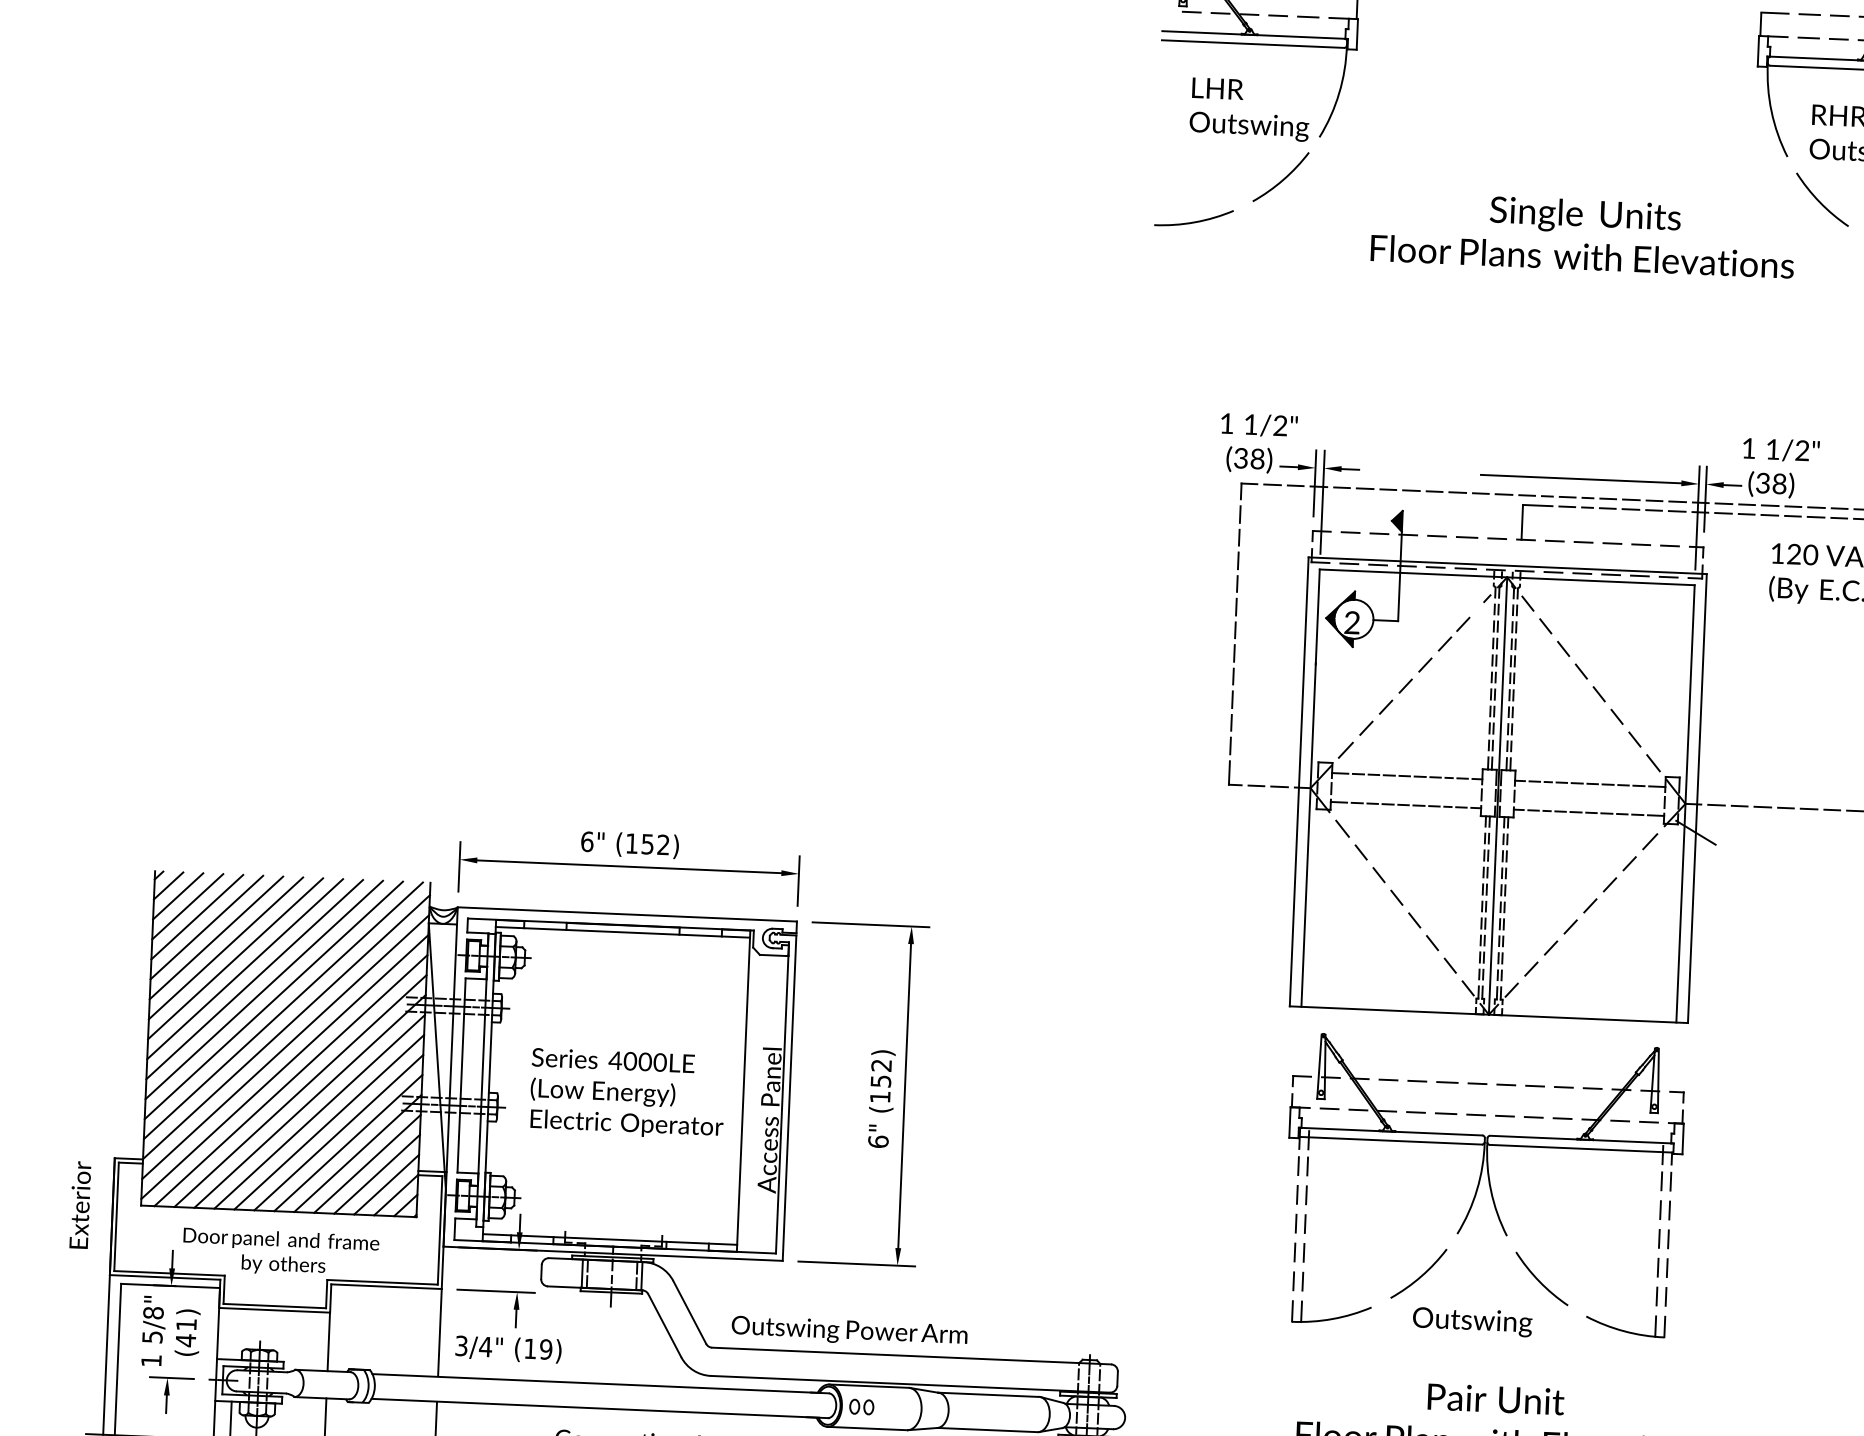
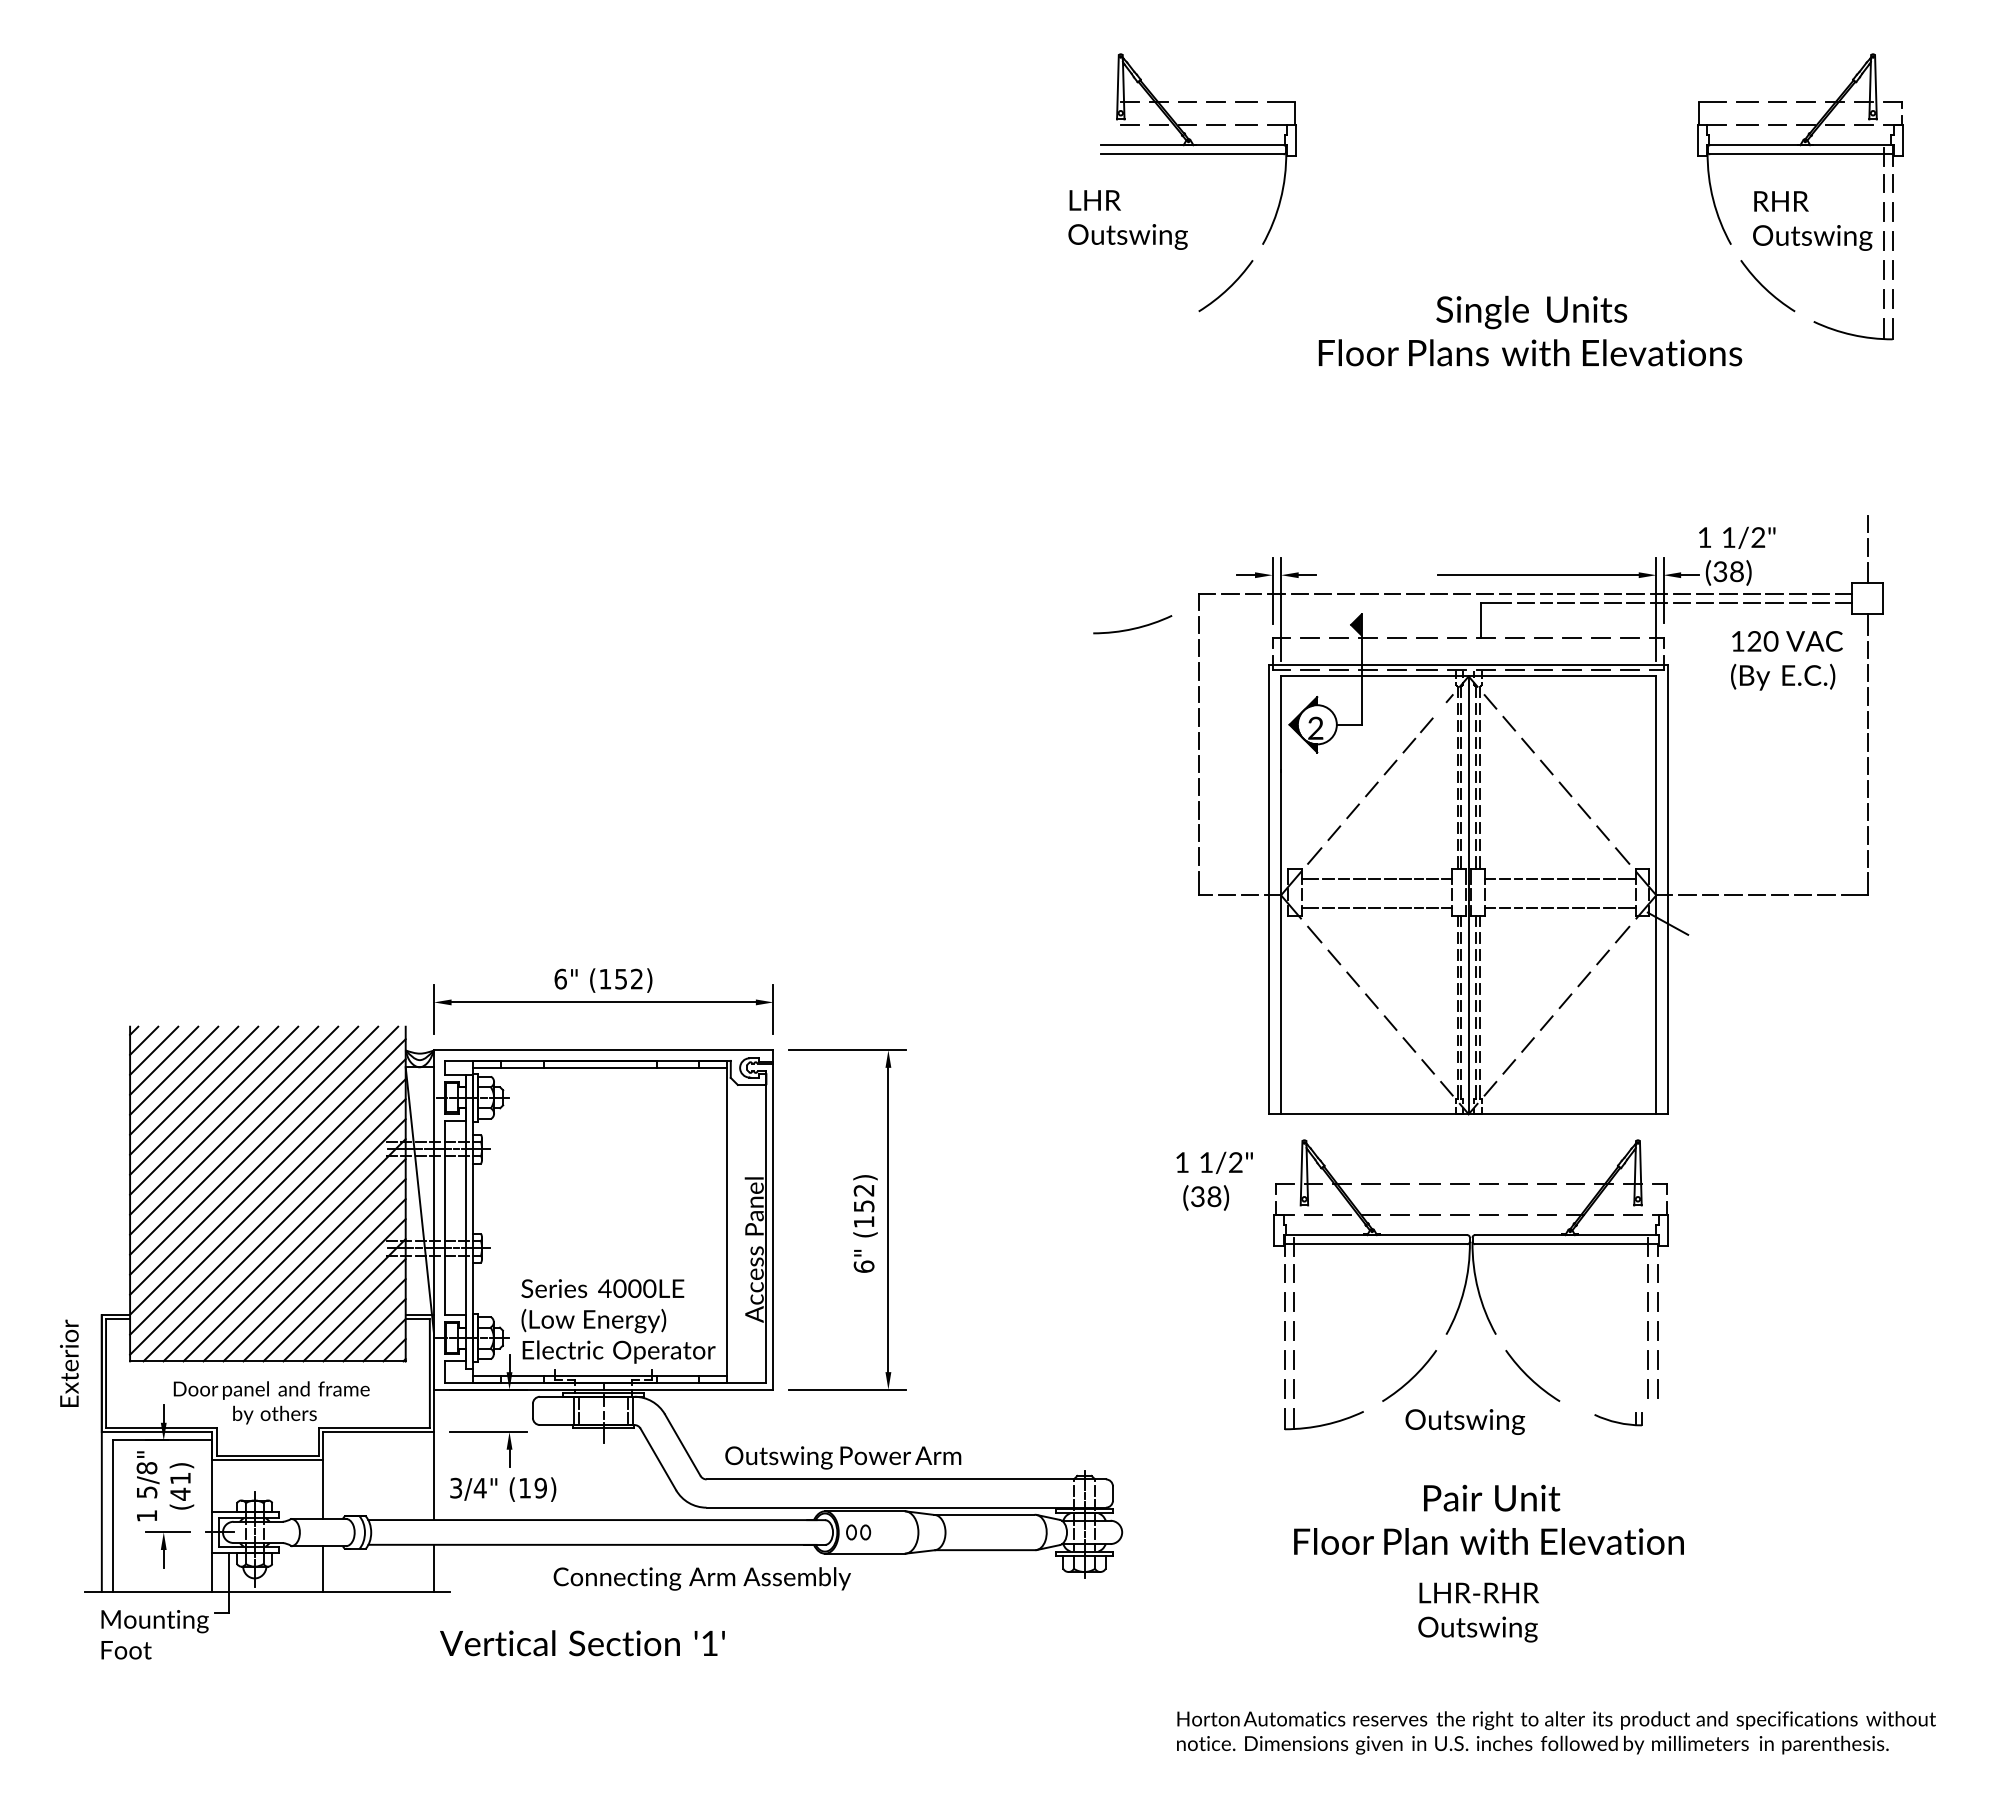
text: (1249, 109) -> (1127, 219), moved
arc: (1195, 221) -> (1134, 627), moved
text: (1258, 442) -> (1214, 1180), moved
text: (627, 1094) -> (618, 1321), moved
part: (1625, 1326) -> (1618, 1419), size x0.6

